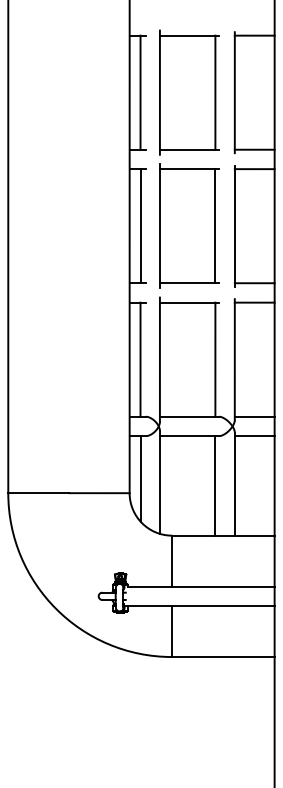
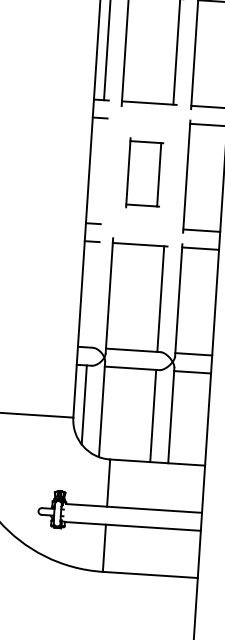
part: (189, 225) -> (144, 173), size x0.6
line: (140, 226) -> (99, 171), removed
line: (140, 359) -> (91, 294), removed

